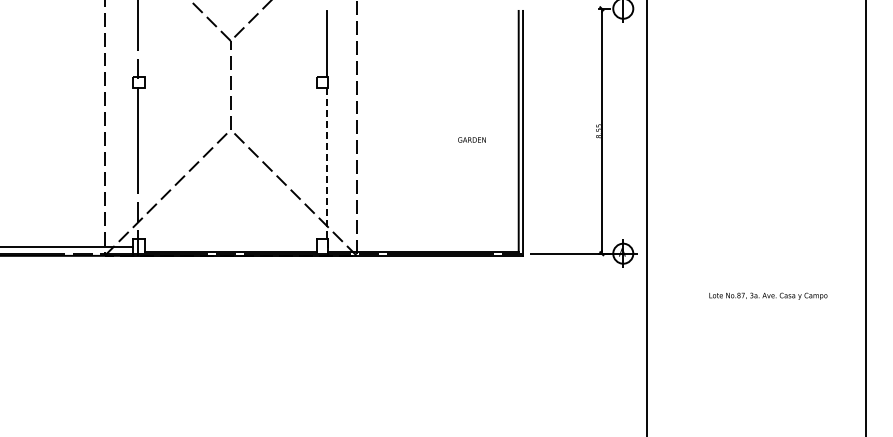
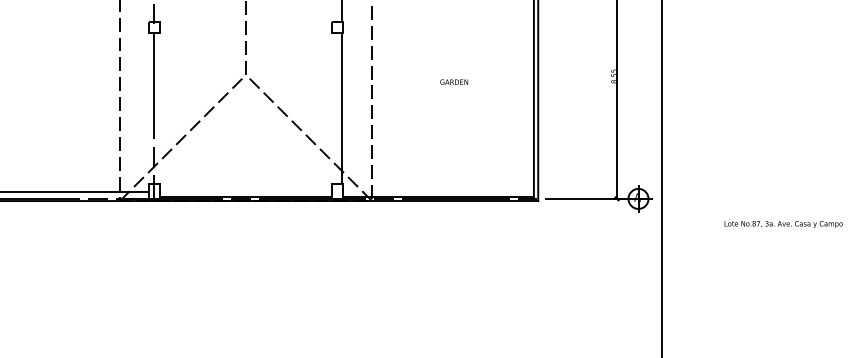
text: (471, 139) -> (453, 81), moved
line: (326, 163) -> (341, 108), dashed -> solid
text: (768, 295) -> (783, 223), moved

